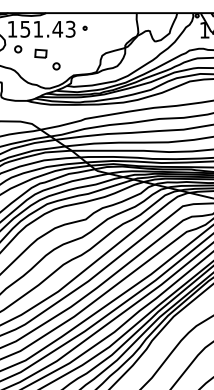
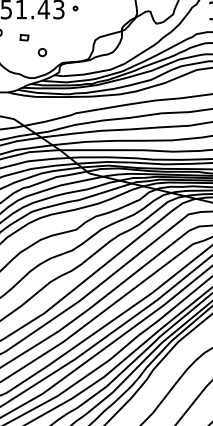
part: (40, 53) -> (23, 37), size x0.6

